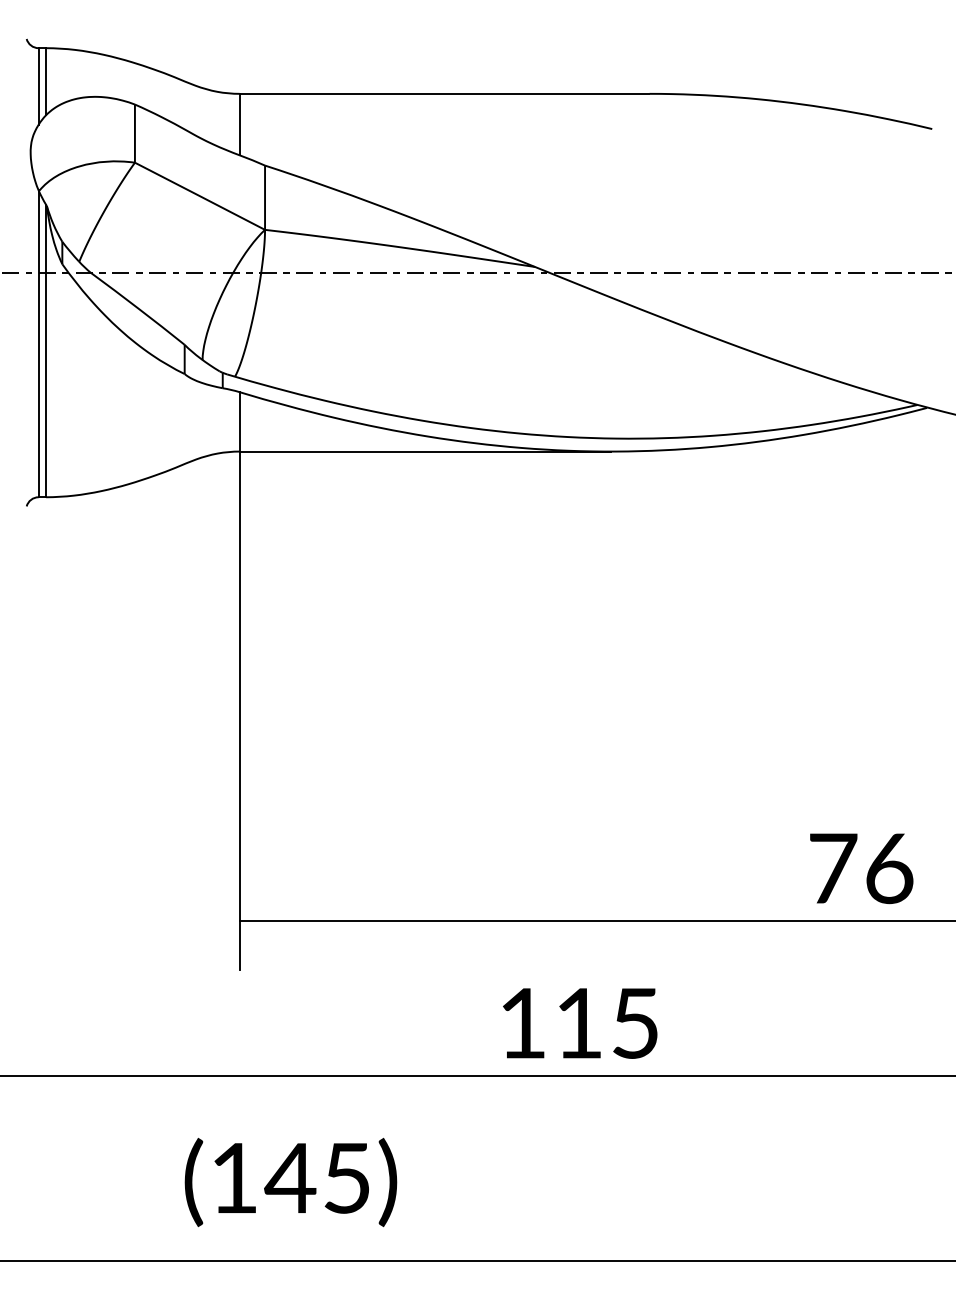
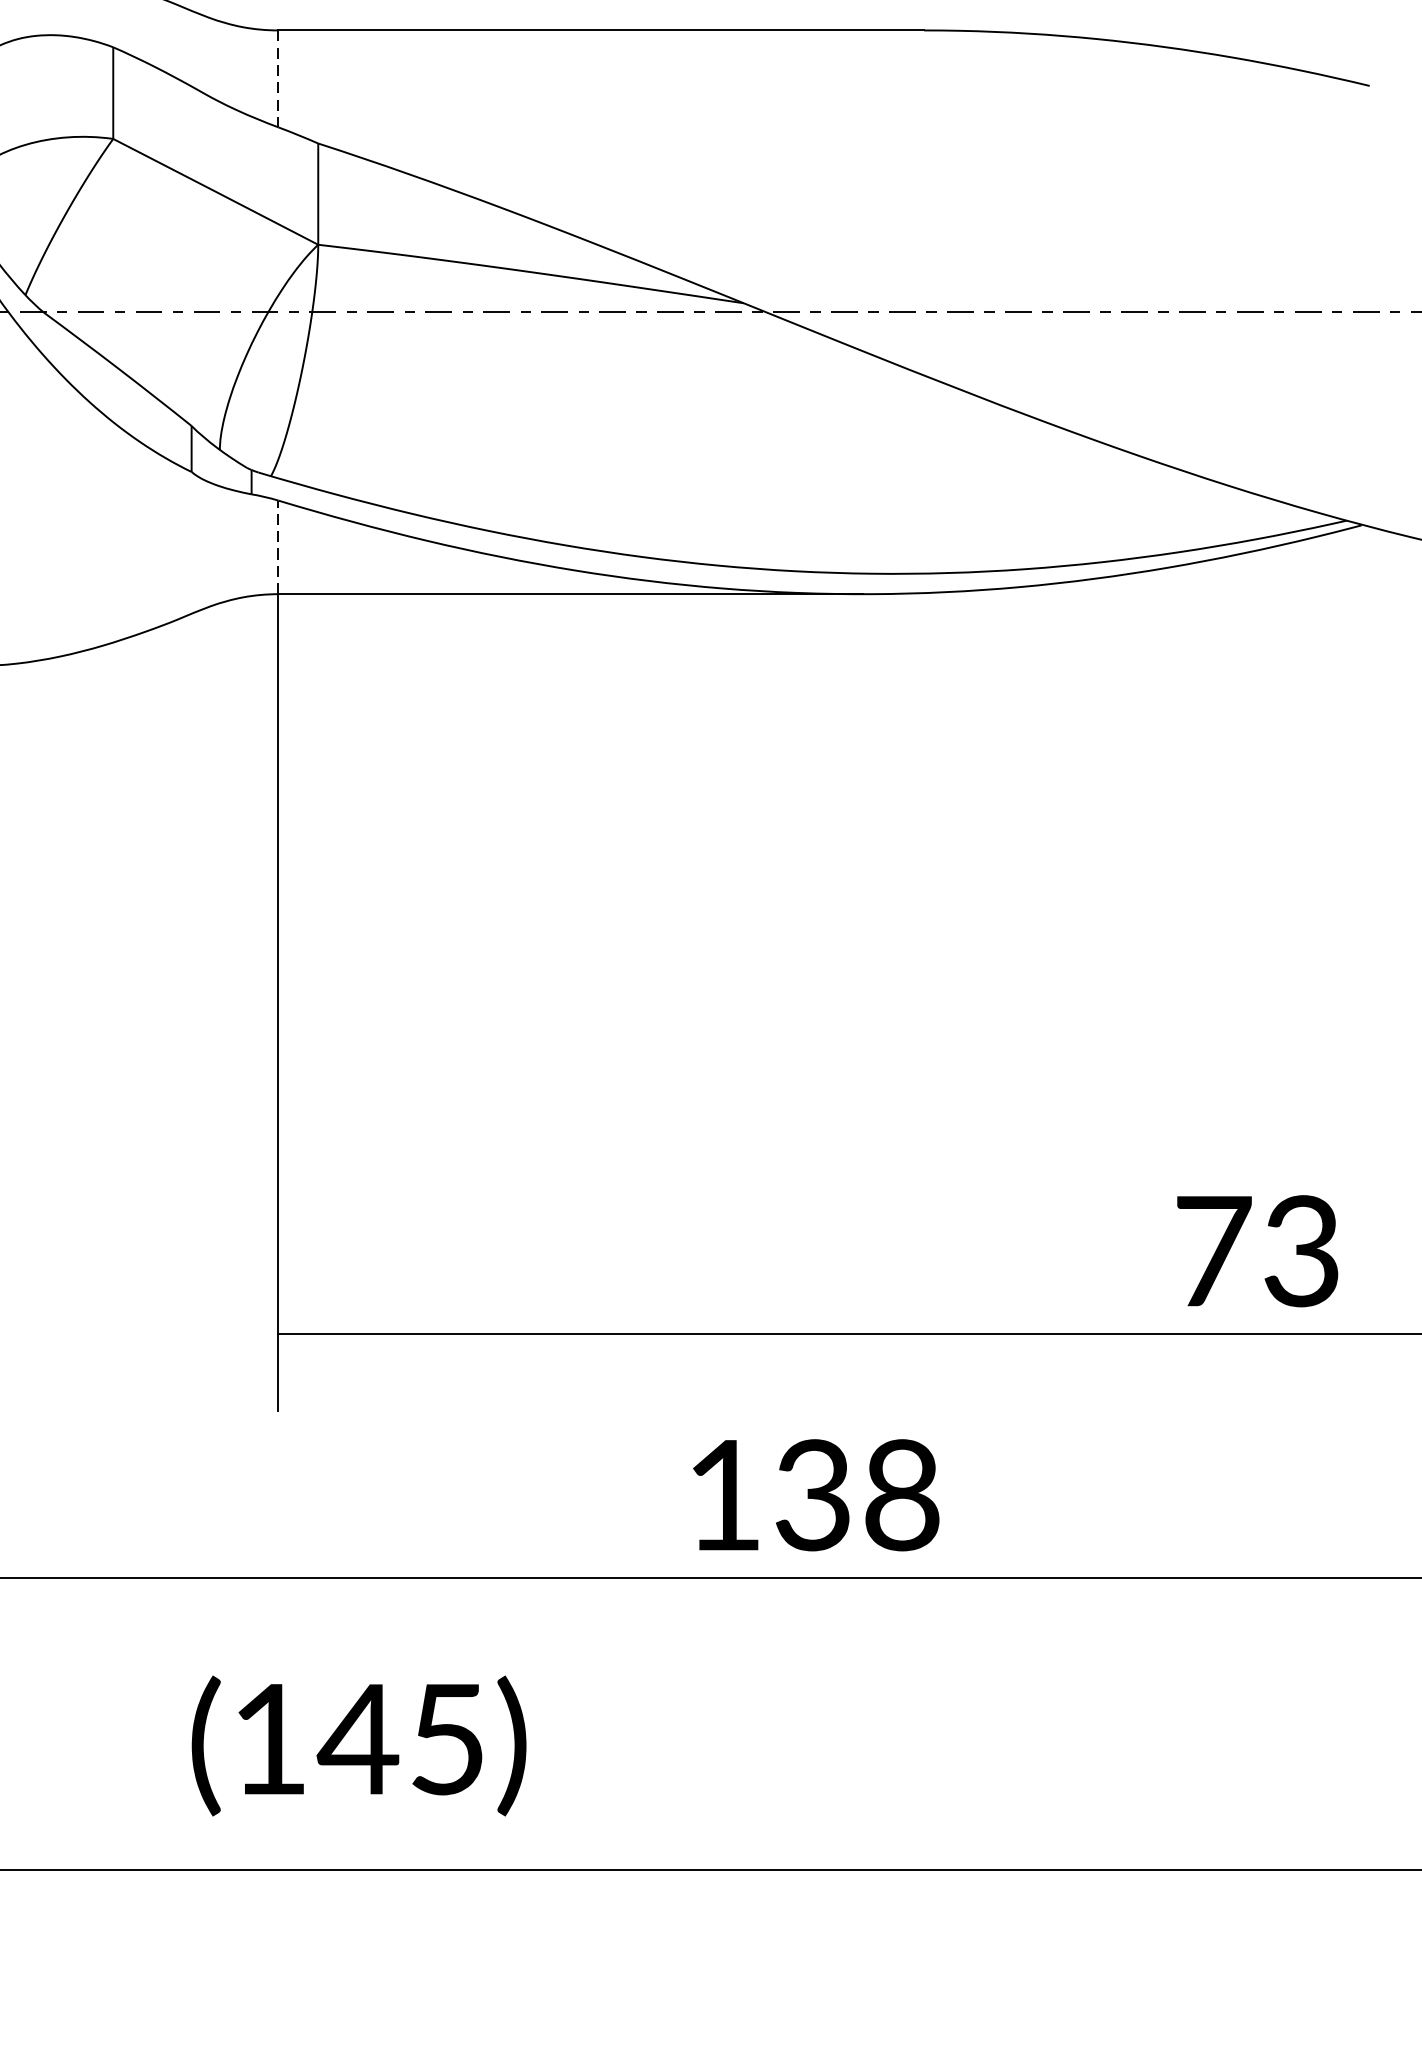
line: (239, 124) -> (278, 78), solid -> dashed
line: (239, 421) -> (278, 546), solid -> dashed
text: (889, 868) -> (1302, 1251), 76 -> 73
text: (607, 1022) -> (857, 1493), 115 -> 138

